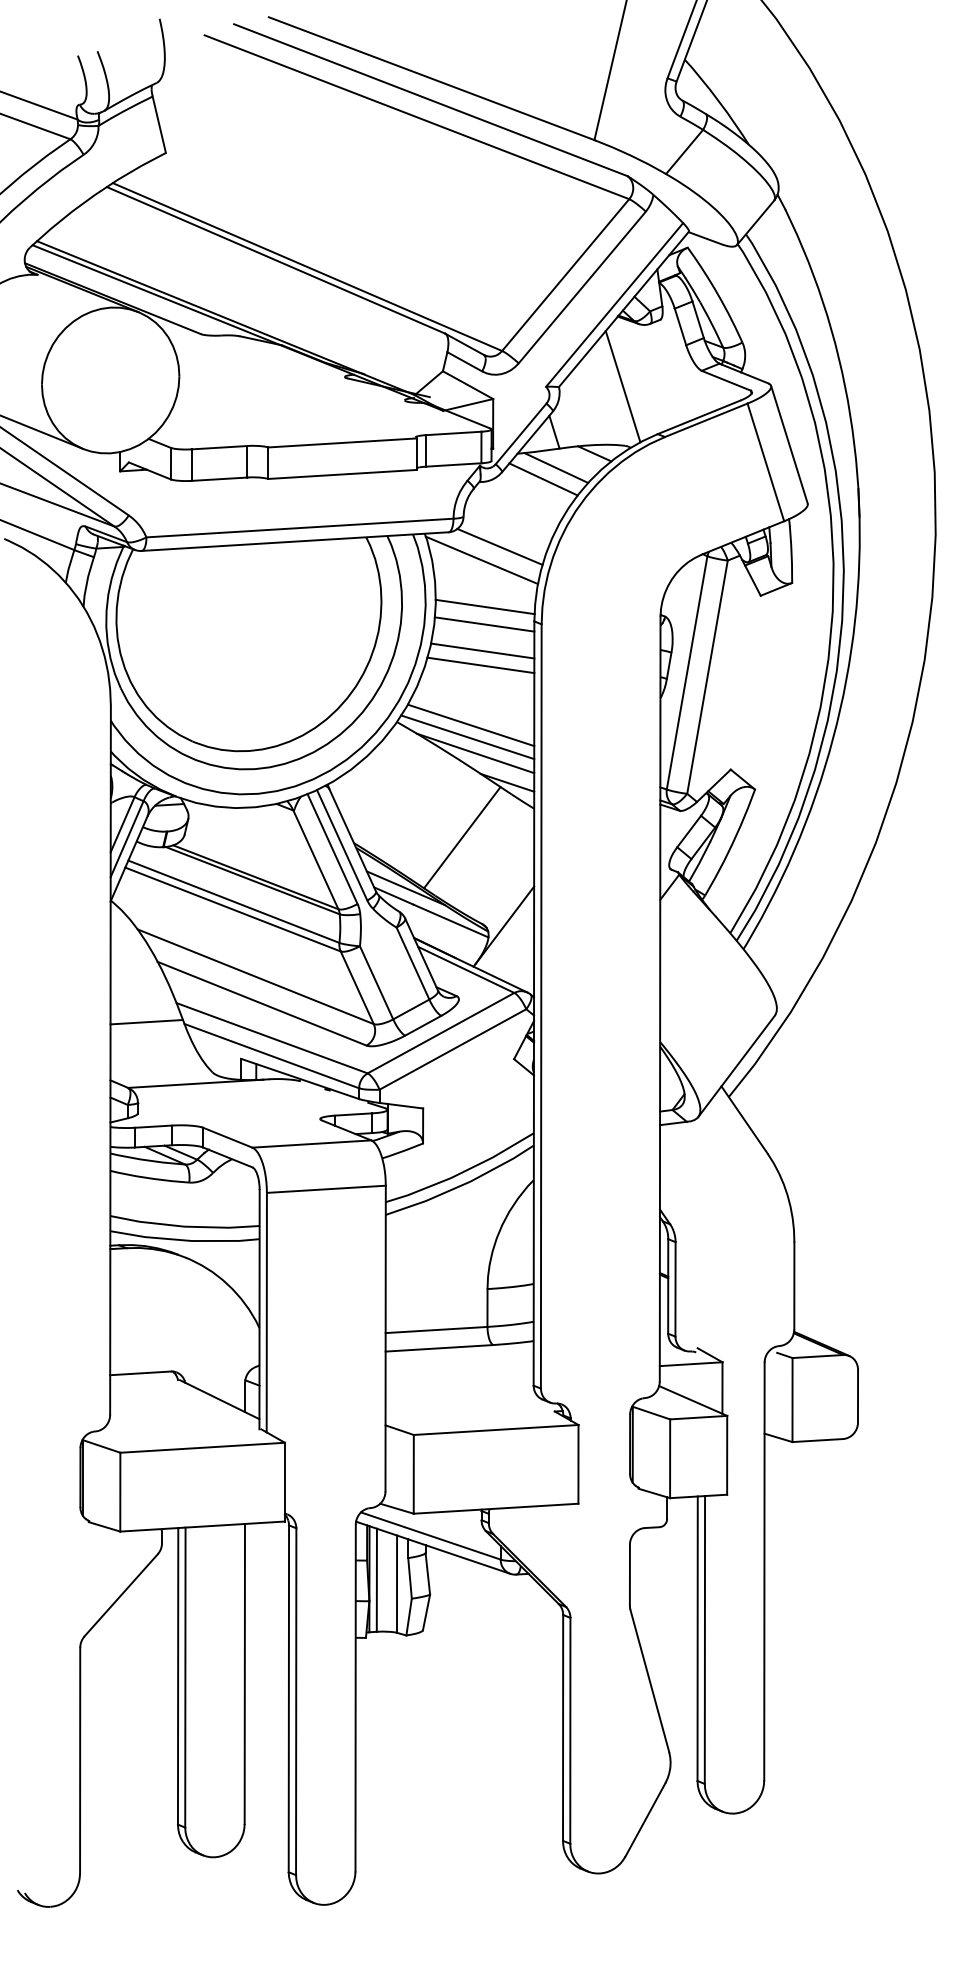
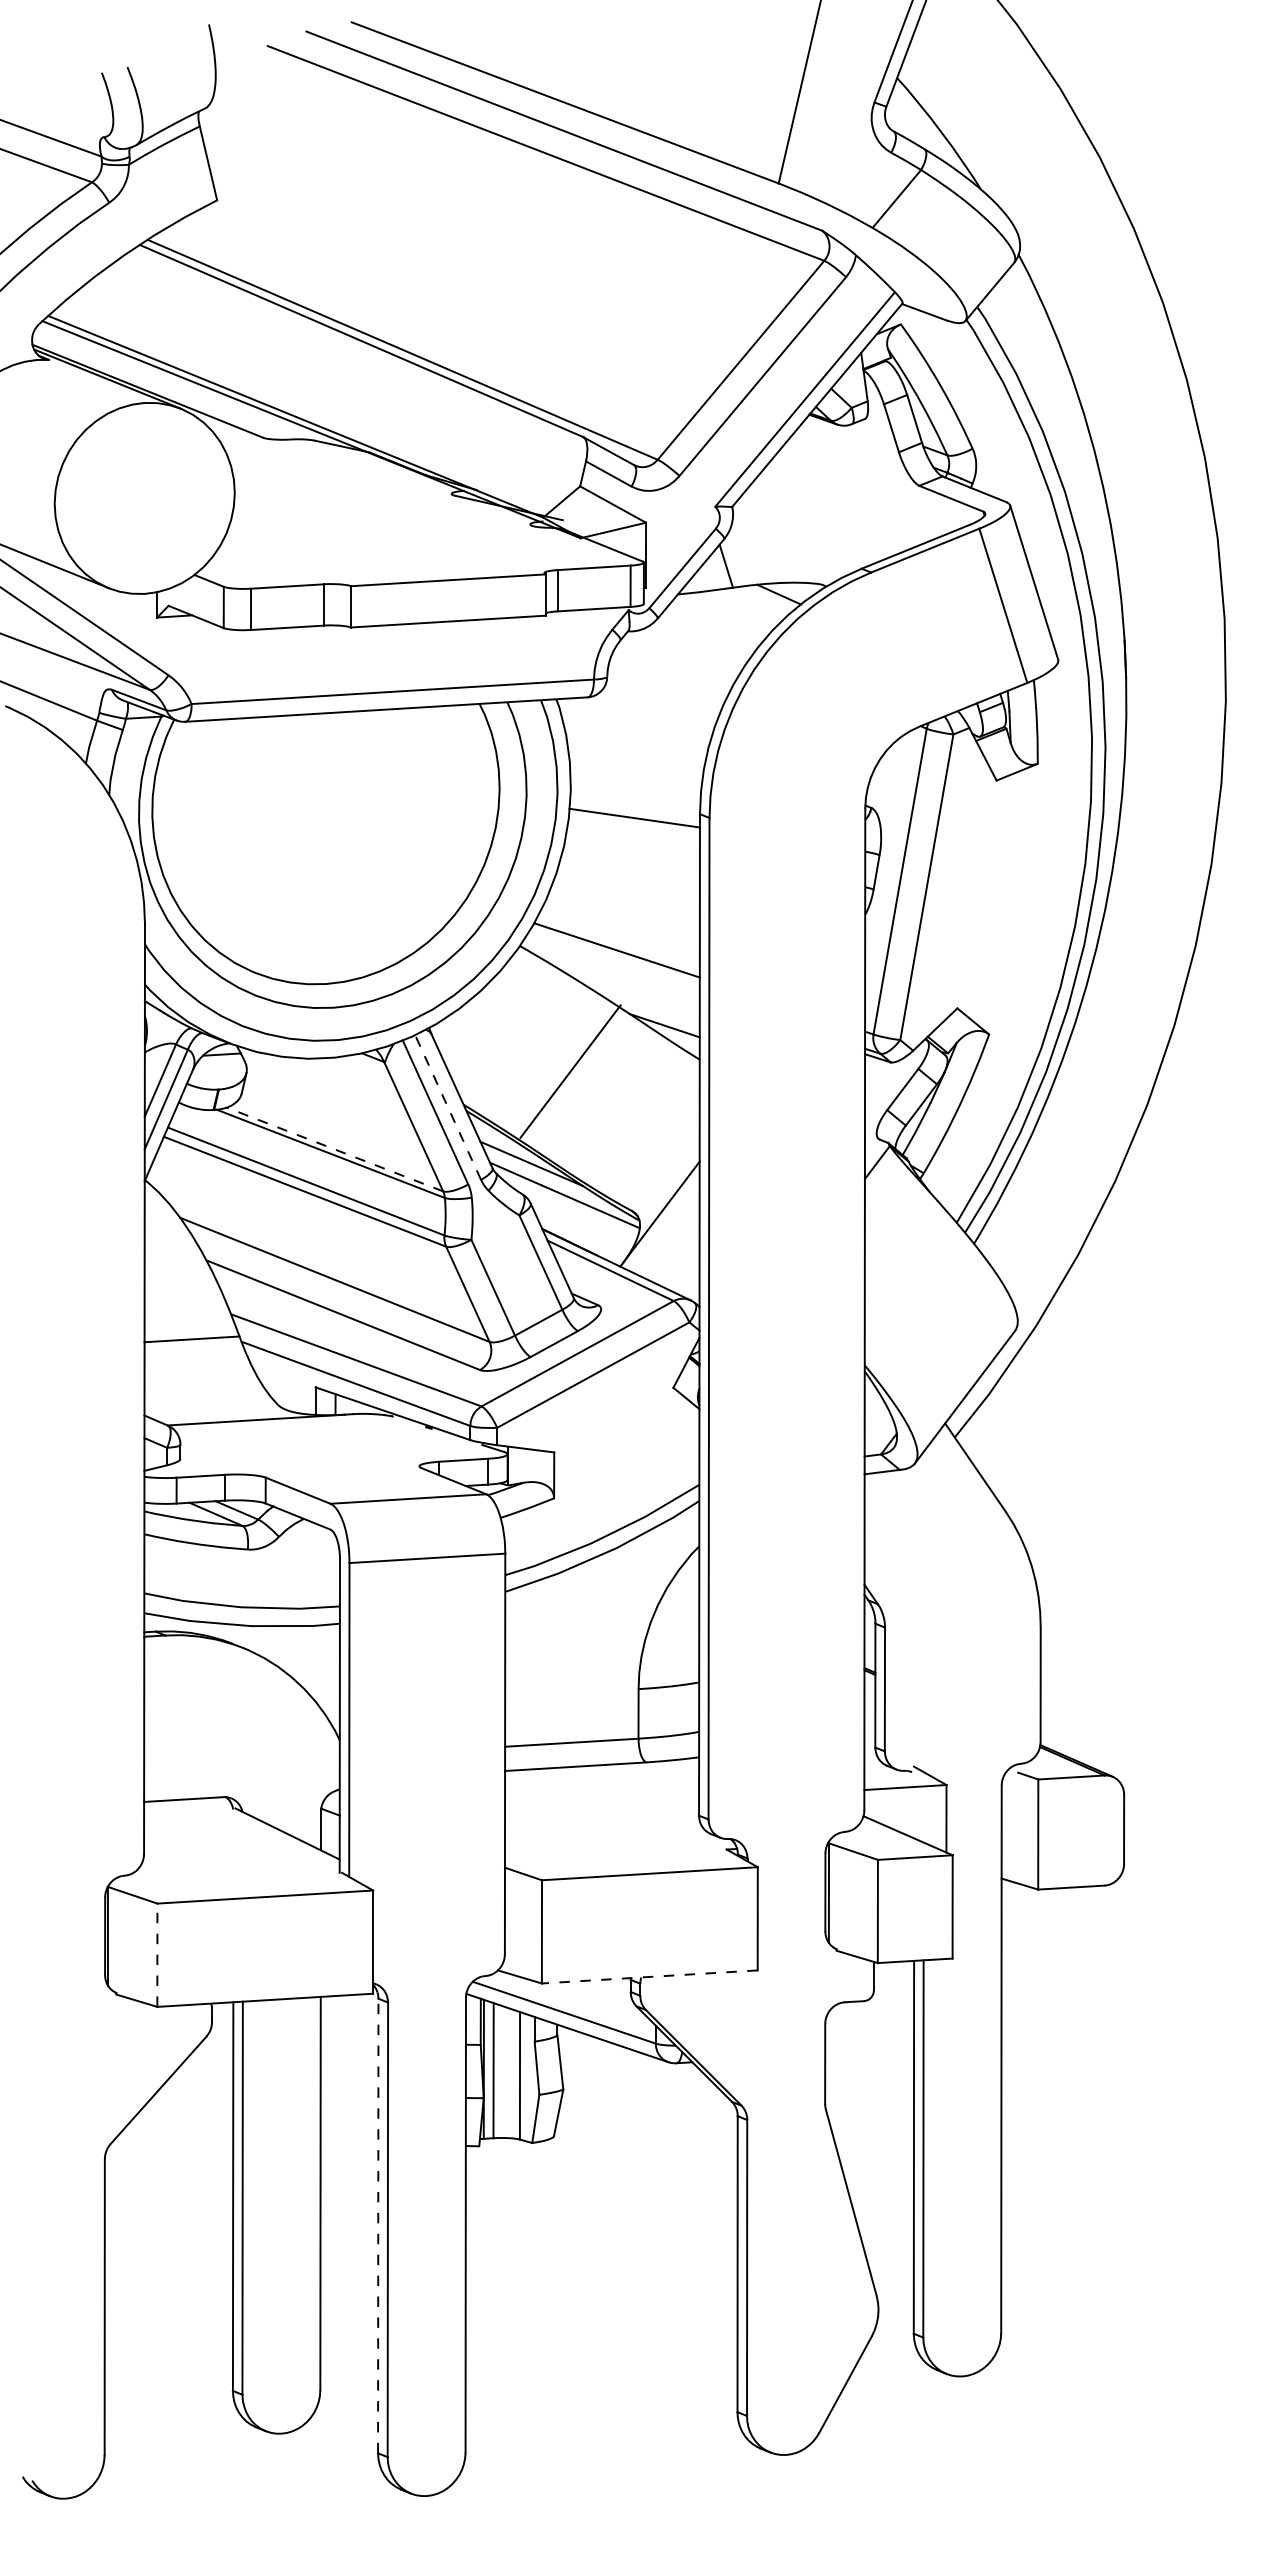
line: (622, 386) -> (815, 506), removed
line: (556, 467) -> (728, 612), removed
line: (543, 479) -> (711, 628), removed
line: (499, 546) -> (654, 716), removed
line: (481, 560) -> (630, 734), removed
line: (485, 606) -> (635, 794), removed
line: (482, 650) -> (631, 852), removed
line: (480, 665) -> (629, 871), removed
line: (467, 736) -> (612, 965), removed
line: (475, 753) -> (622, 987), removed
line: (462, 837) -> (570, 1071), moved
line: (341, 845) -> (447, 1107), solid -> dashed
line: (255, 877) -> (334, 1149), solid -> dashed
line: (120, 1492) -> (157, 1955), solid -> dashed
line: (495, 1508) -> (649, 1976), solid -> dashed
line: (289, 1698) -> (378, 2225), solid -> dashed

